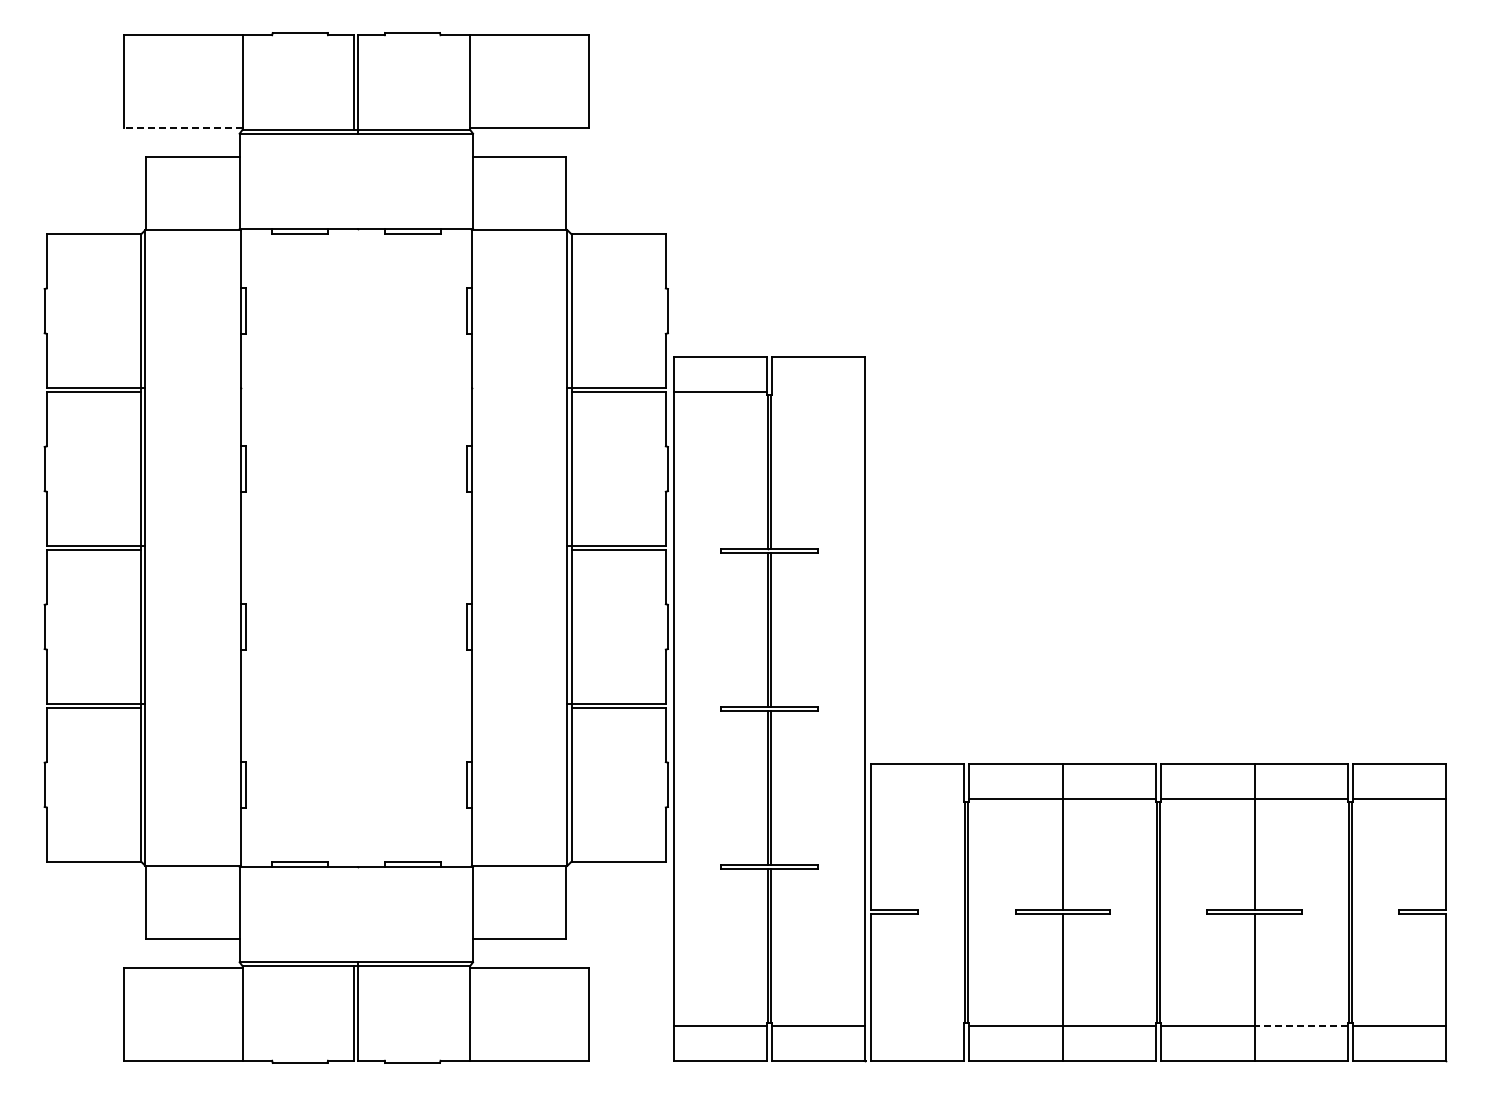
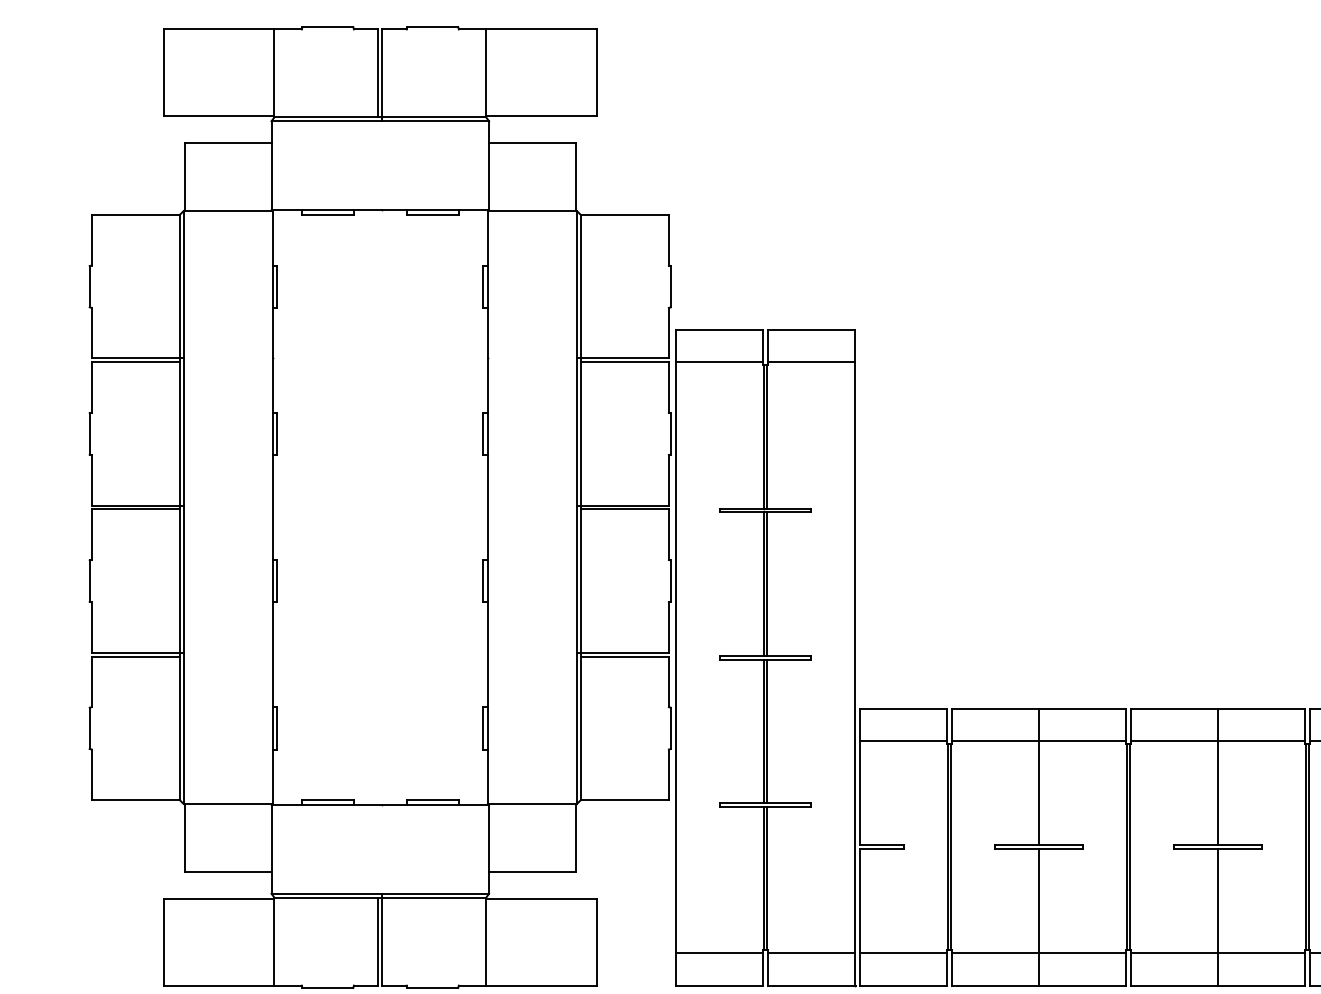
line: (182, 128) -> (218, 116), dashed -> solid
line: (818, 392) -> (811, 362), added
line: (917, 798) -> (903, 741), added
line: (917, 1025) -> (903, 952), added
line: (1301, 1025) -> (1261, 952), dashed -> solid

